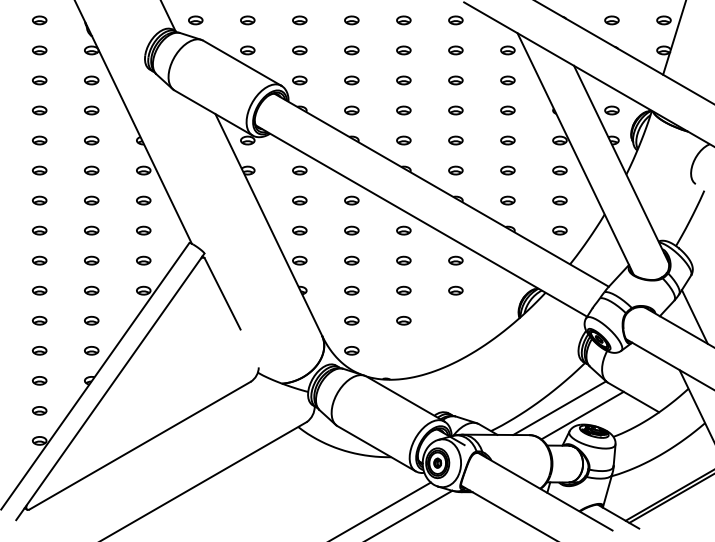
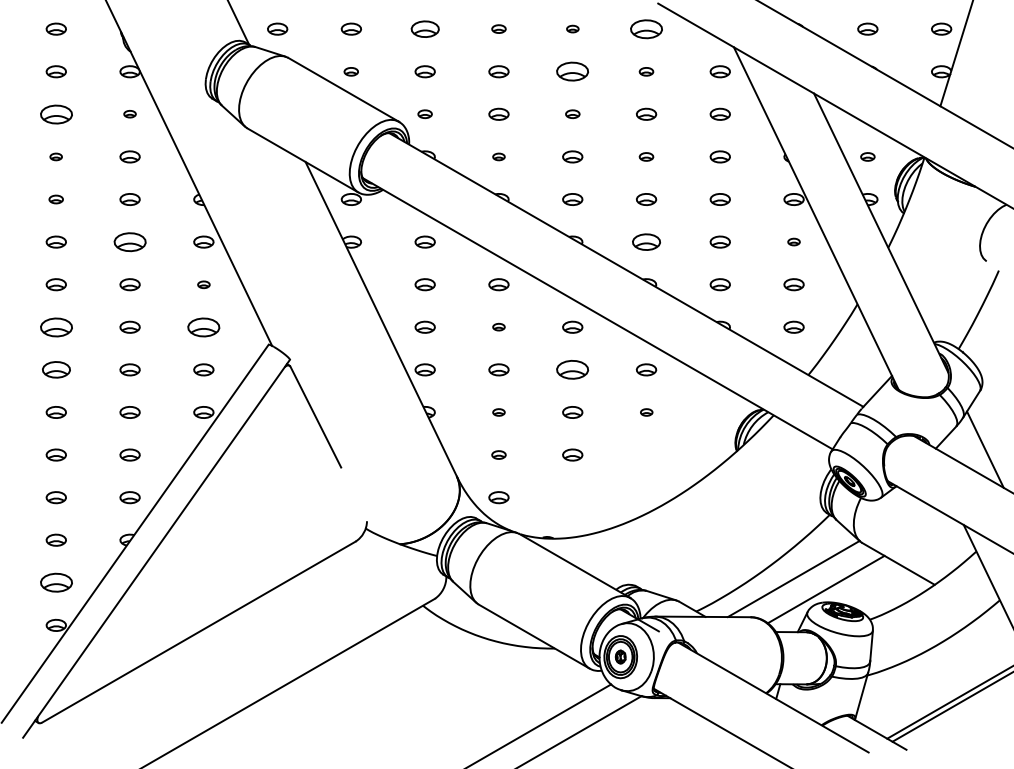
part: (299, 19) -> (424, 28), size x1.4
part: (351, 19) -> (498, 28), size x0.7
part: (403, 19) -> (572, 28), size x0.6
part: (455, 19) -> (646, 28), size x1.6
part: (247, 50) -> (350, 71), size x0.7
part: (403, 50) -> (572, 71), size x1.6
part: (455, 50) -> (646, 71), size x0.7
part: (39, 79) -> (55, 113), size x1.6
part: (91, 79) -> (129, 113), size x0.6
part: (299, 79) -> (424, 113), size x0.7
part: (403, 79) -> (572, 113), size x0.7
part: (39, 110) -> (55, 156), size x0.6
part: (351, 110) -> (498, 156), size x0.6
part: (455, 110) -> (646, 156), size x0.7
part: (611, 110) -> (867, 156), size x0.7
part: (39, 140) -> (55, 199), size x0.7
part: (91, 170) -> (129, 241), size x1.6
part: (455, 170) -> (646, 241), size x1.4
part: (559, 170) -> (793, 241), size x0.6
part: (143, 200) -> (203, 284), size x0.6
part: (39, 230) -> (55, 326), size x1.6
part: (143, 230) -> (203, 326), size x1.6
part: (351, 230) -> (498, 326), size x0.6
part: (39, 260) -> (55, 369), size x1.4
part: (403, 260) -> (572, 369), size x1.6
part: (351, 290) -> (498, 412), size x0.6
part: (455, 290) -> (646, 412), size x0.6
part: (351, 320) -> (498, 454), size x0.7
part: (39, 410) -> (55, 582), size x1.6

